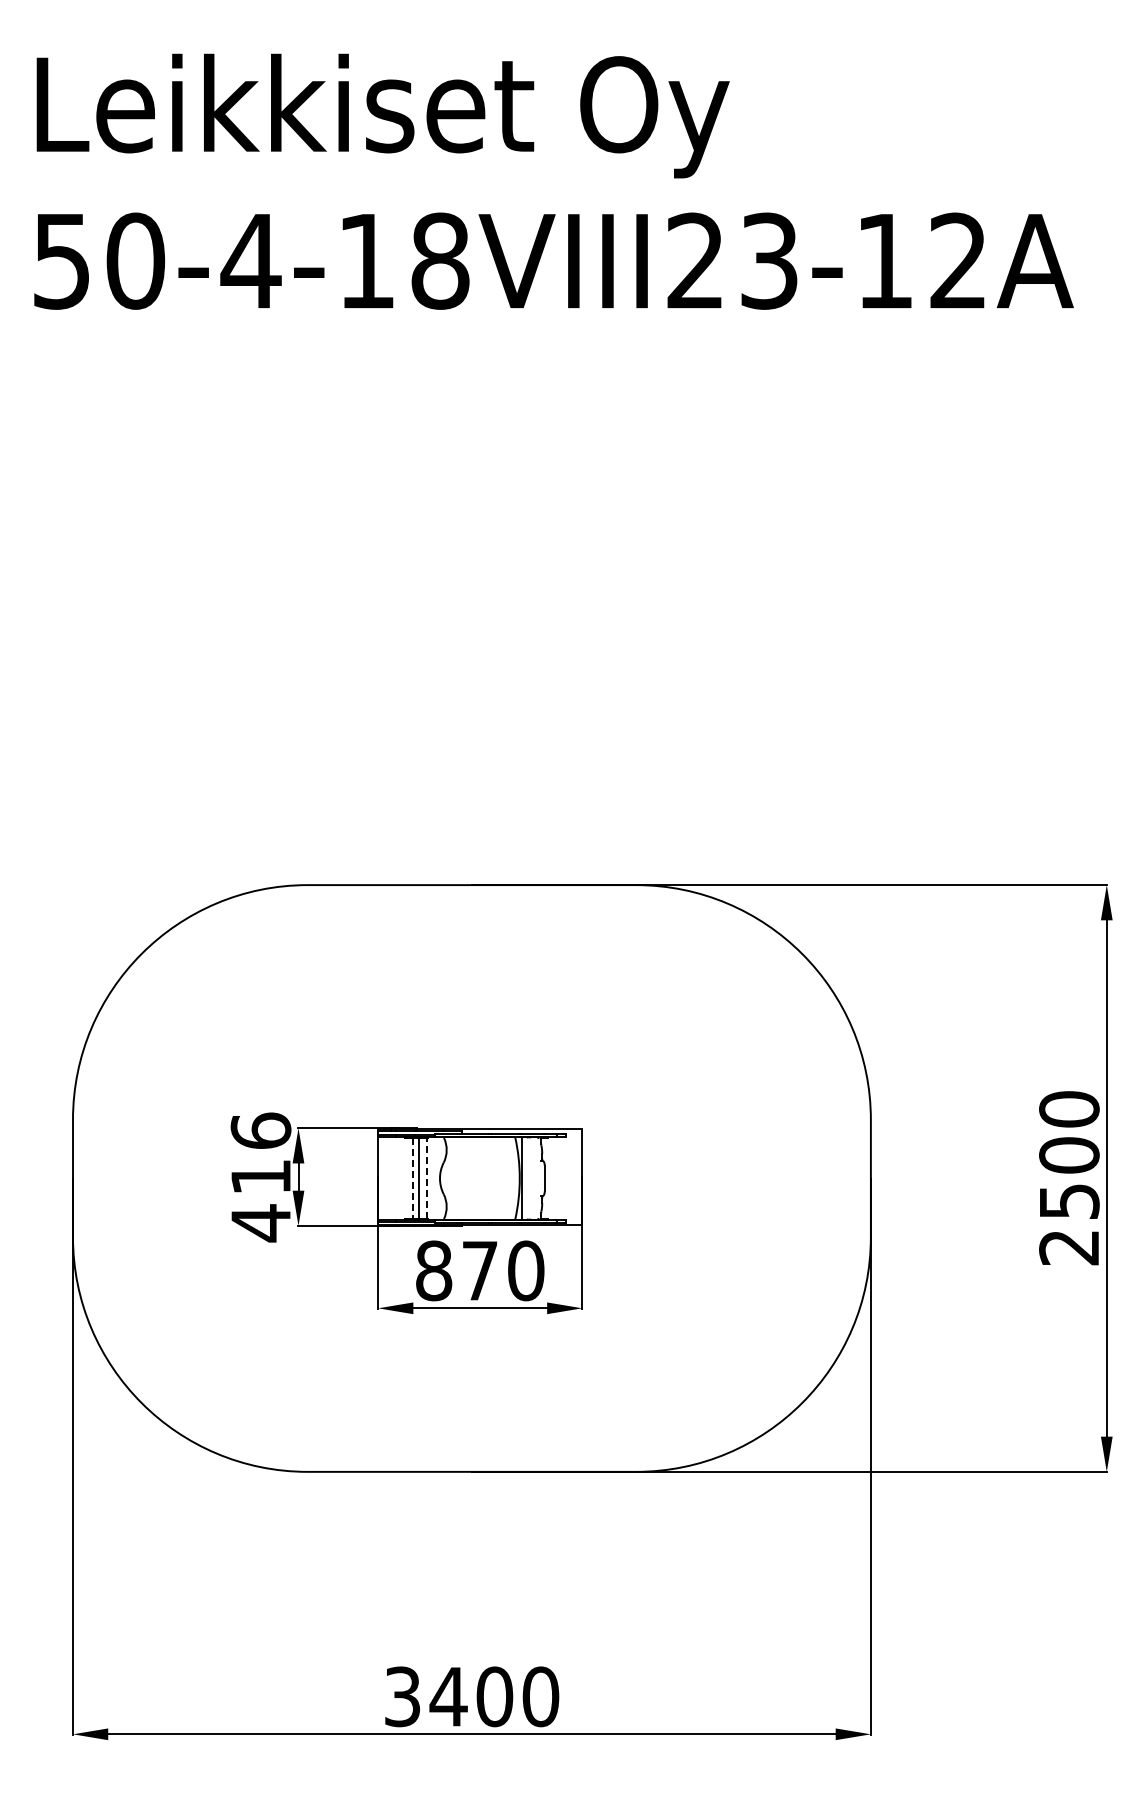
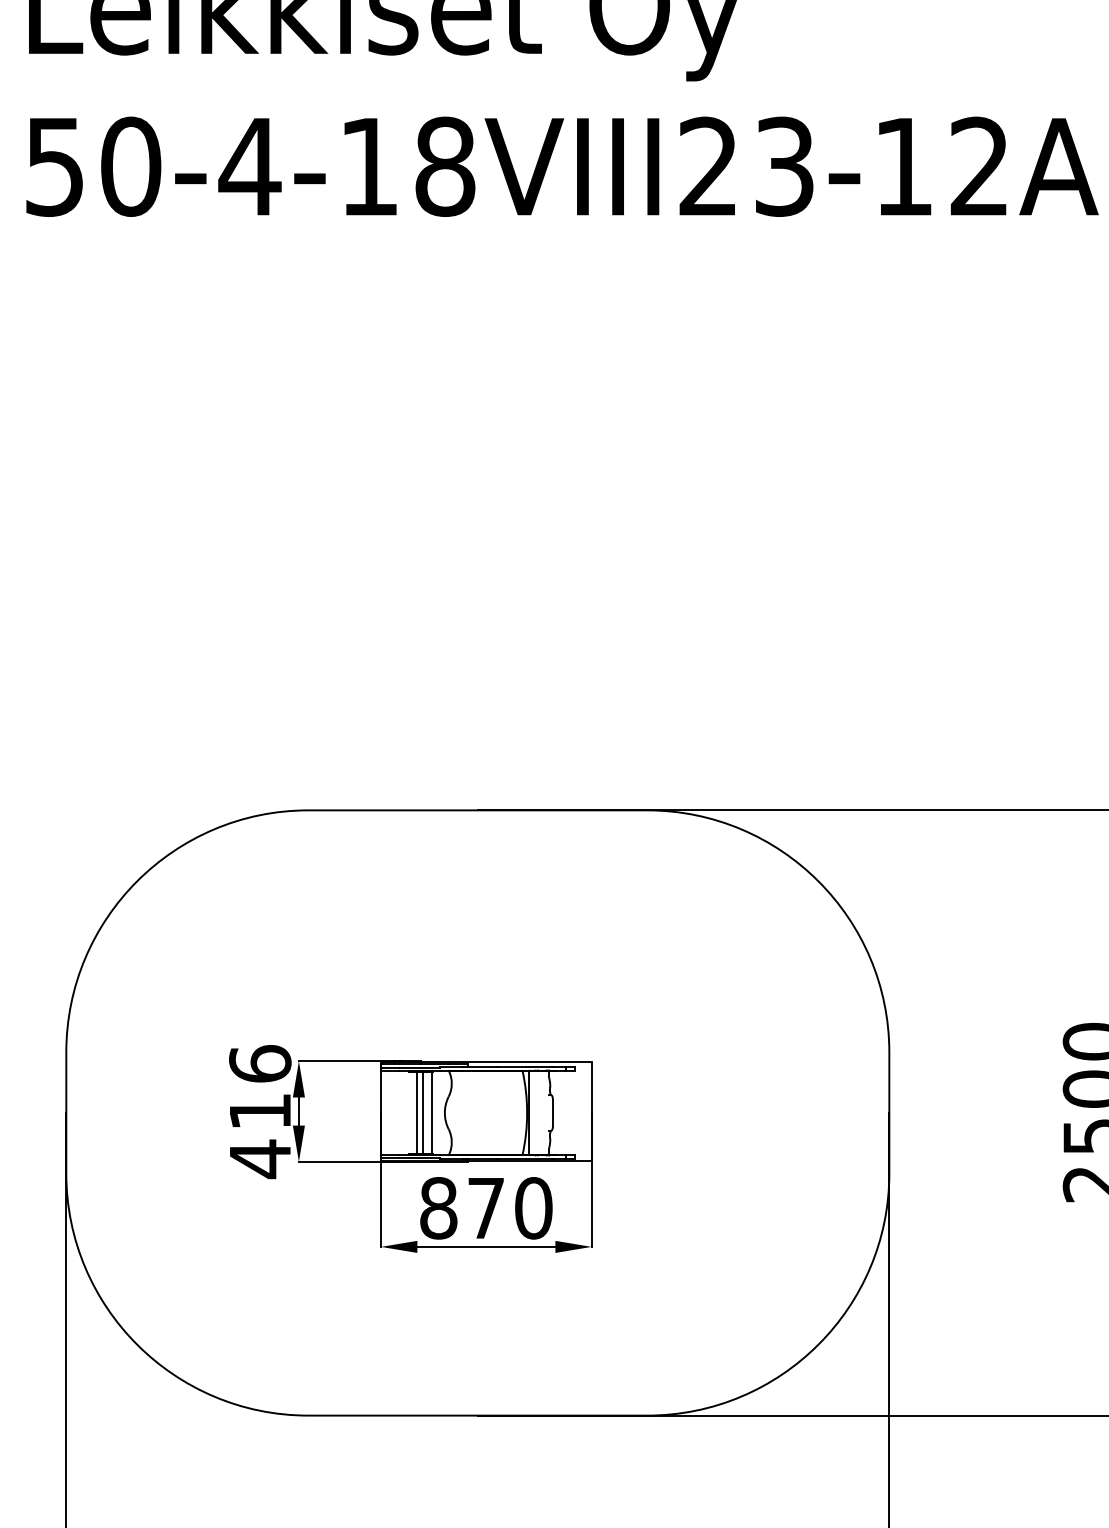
line: (427, 1178) -> (431, 1112), dashed -> solid
line: (412, 1179) -> (416, 1114), dashed -> solid

